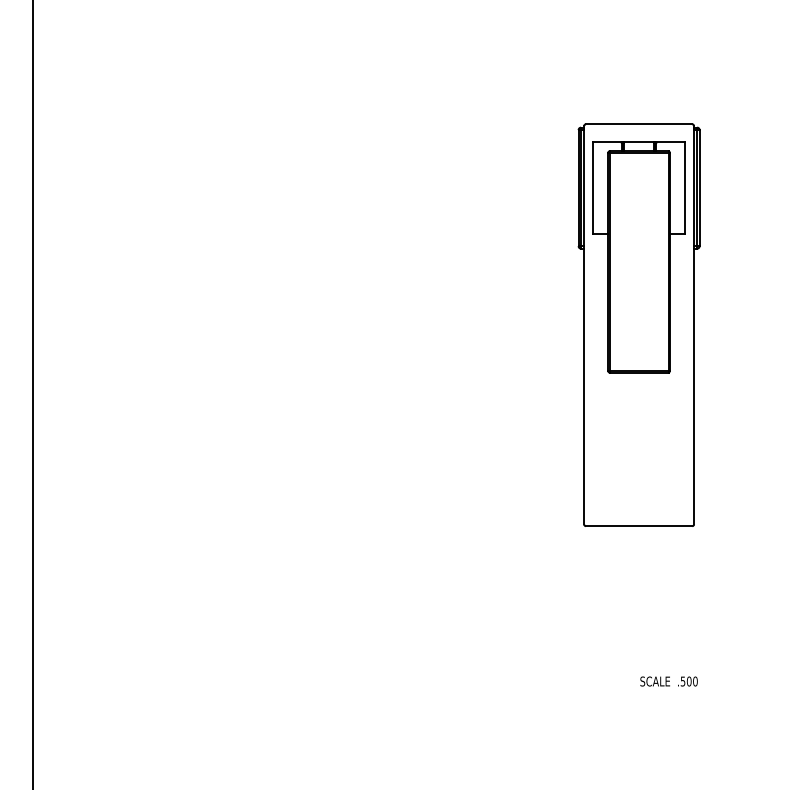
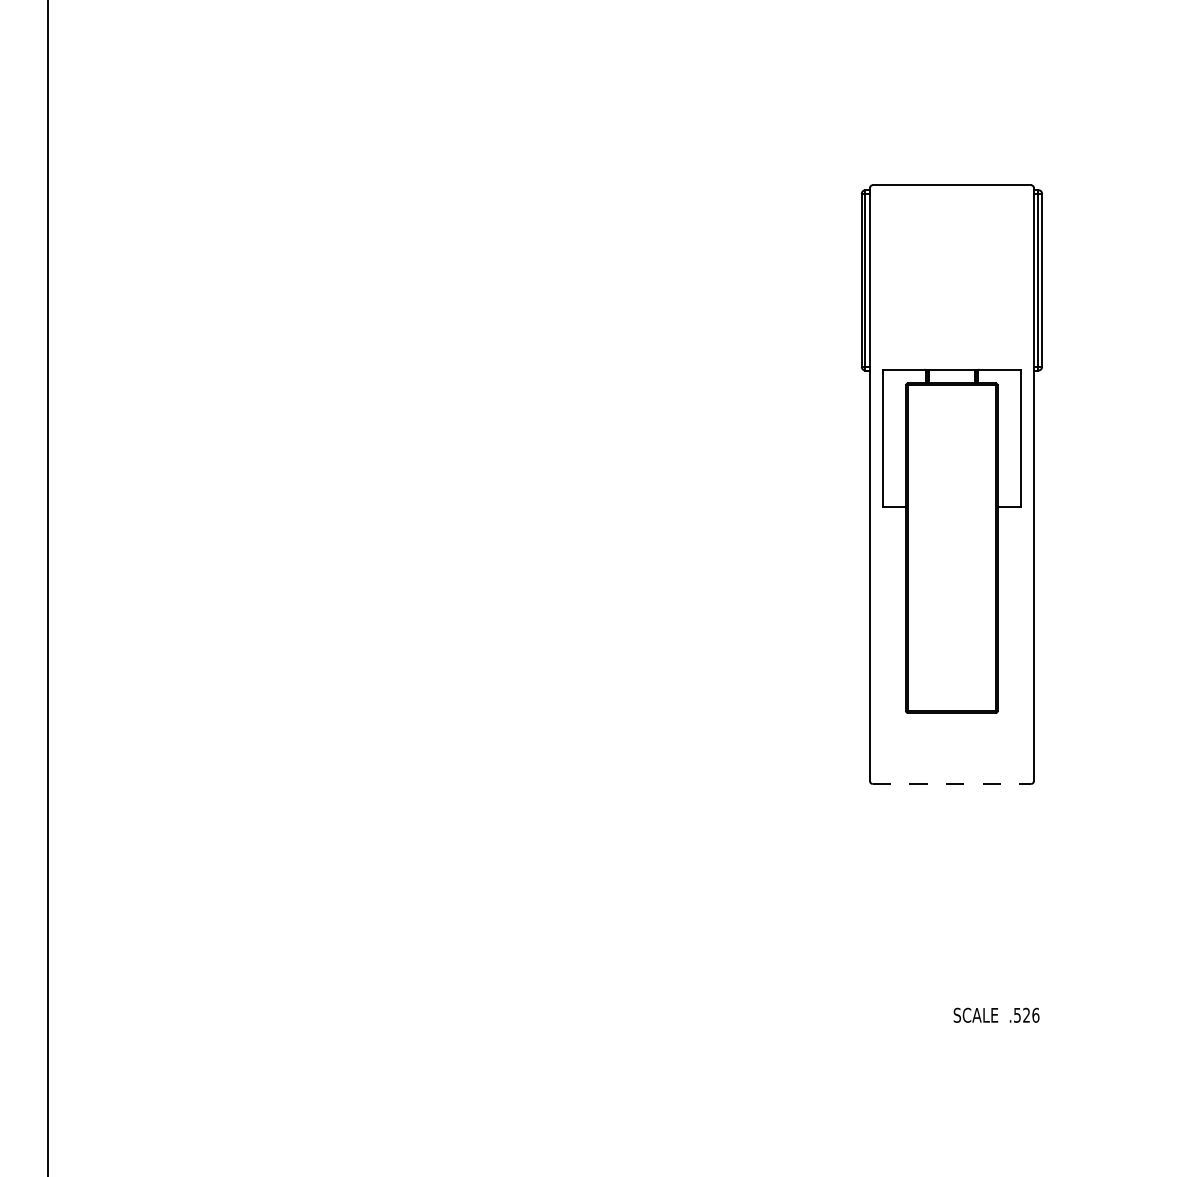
part: (638, 257) -> (951, 541), moved
line: (639, 526) -> (952, 784), solid -> dashed
text: (691, 681) -> (1029, 1015), .500 -> .526

